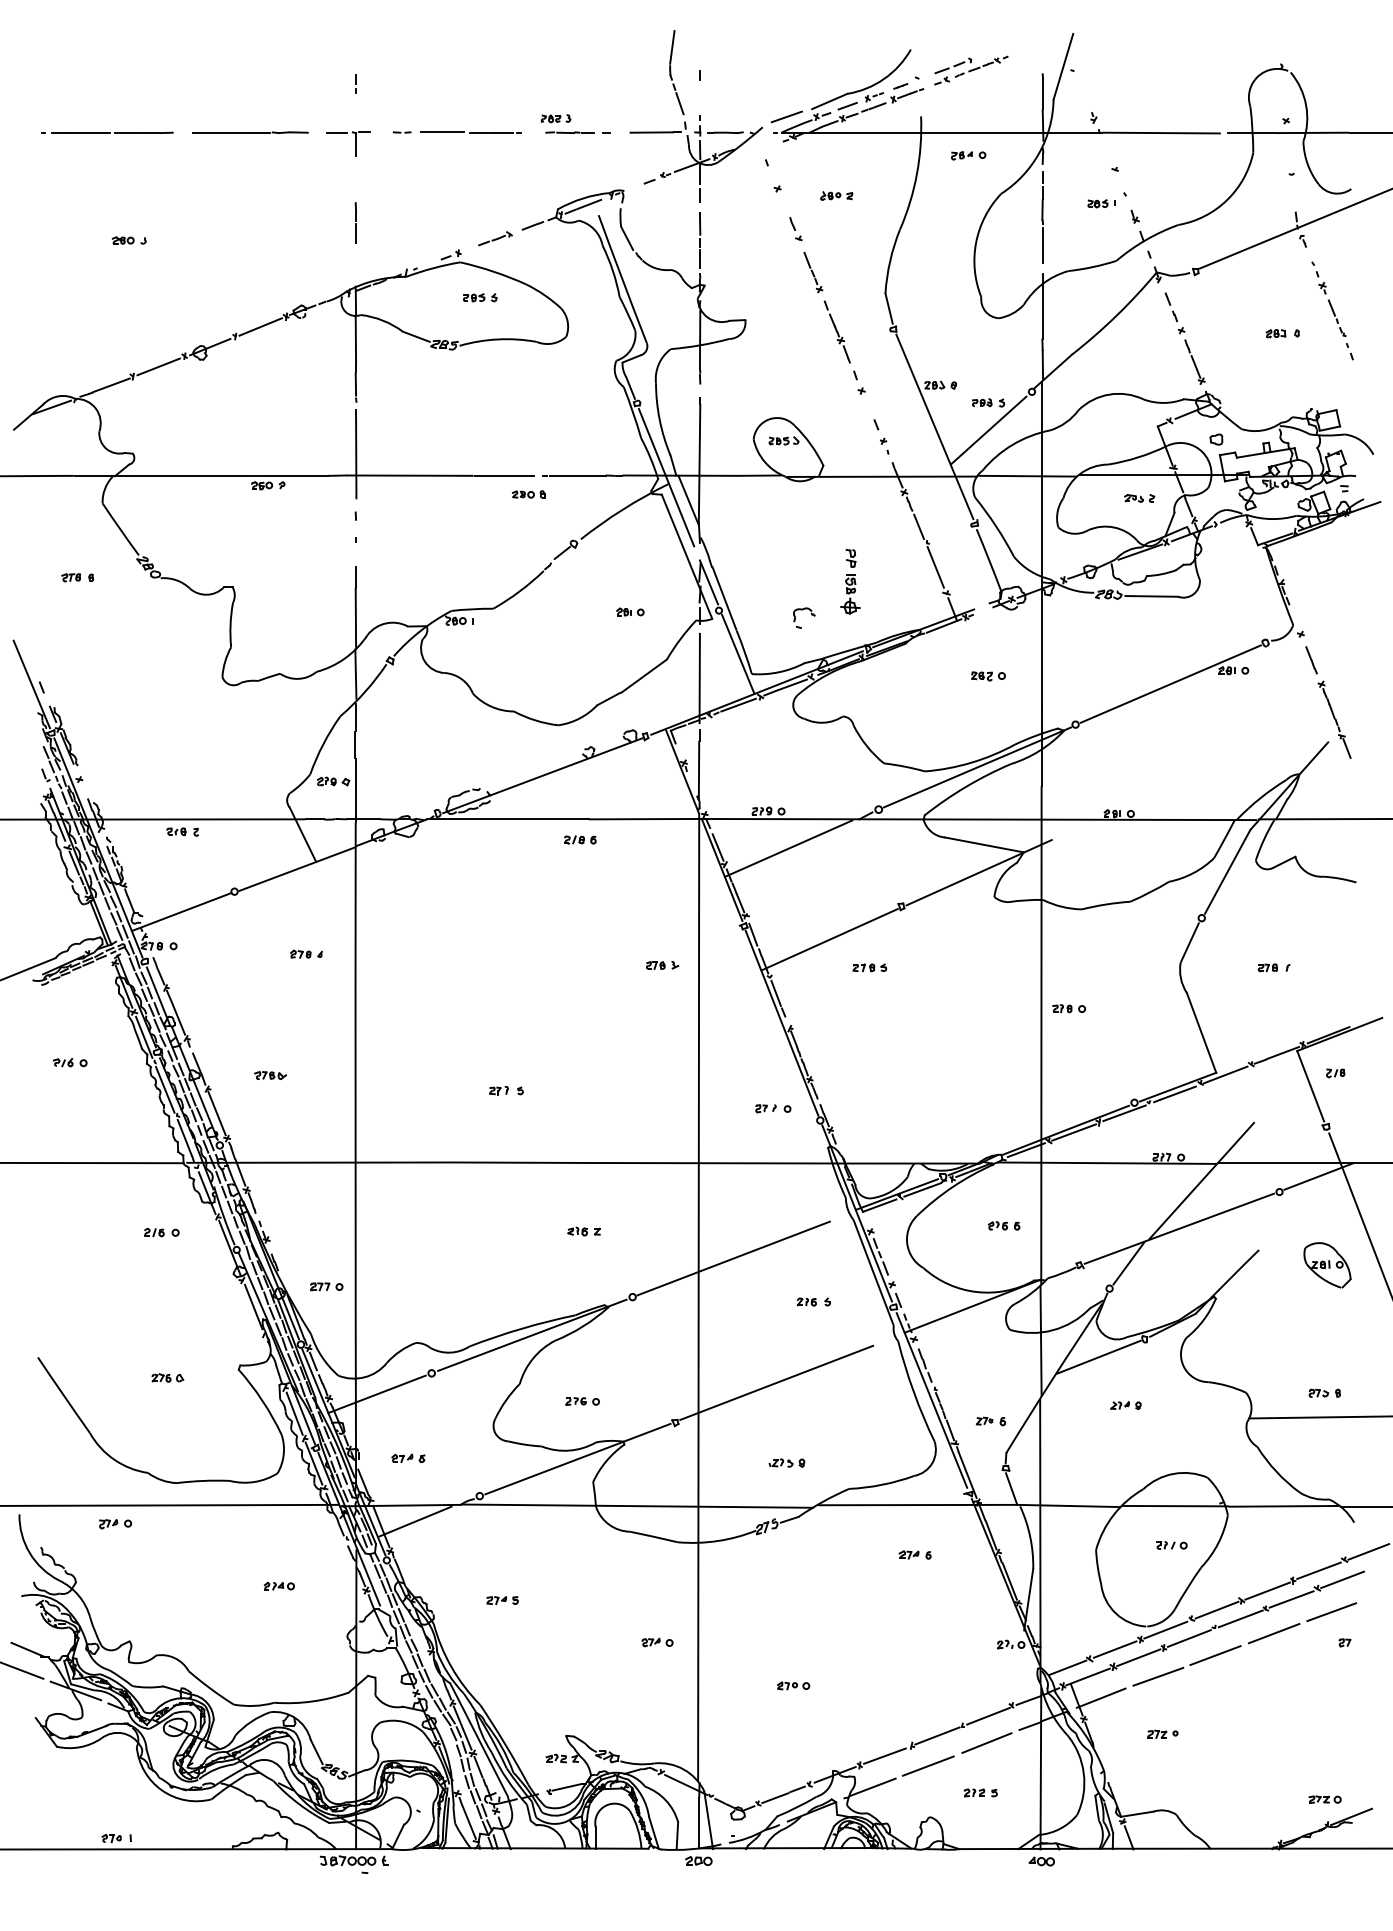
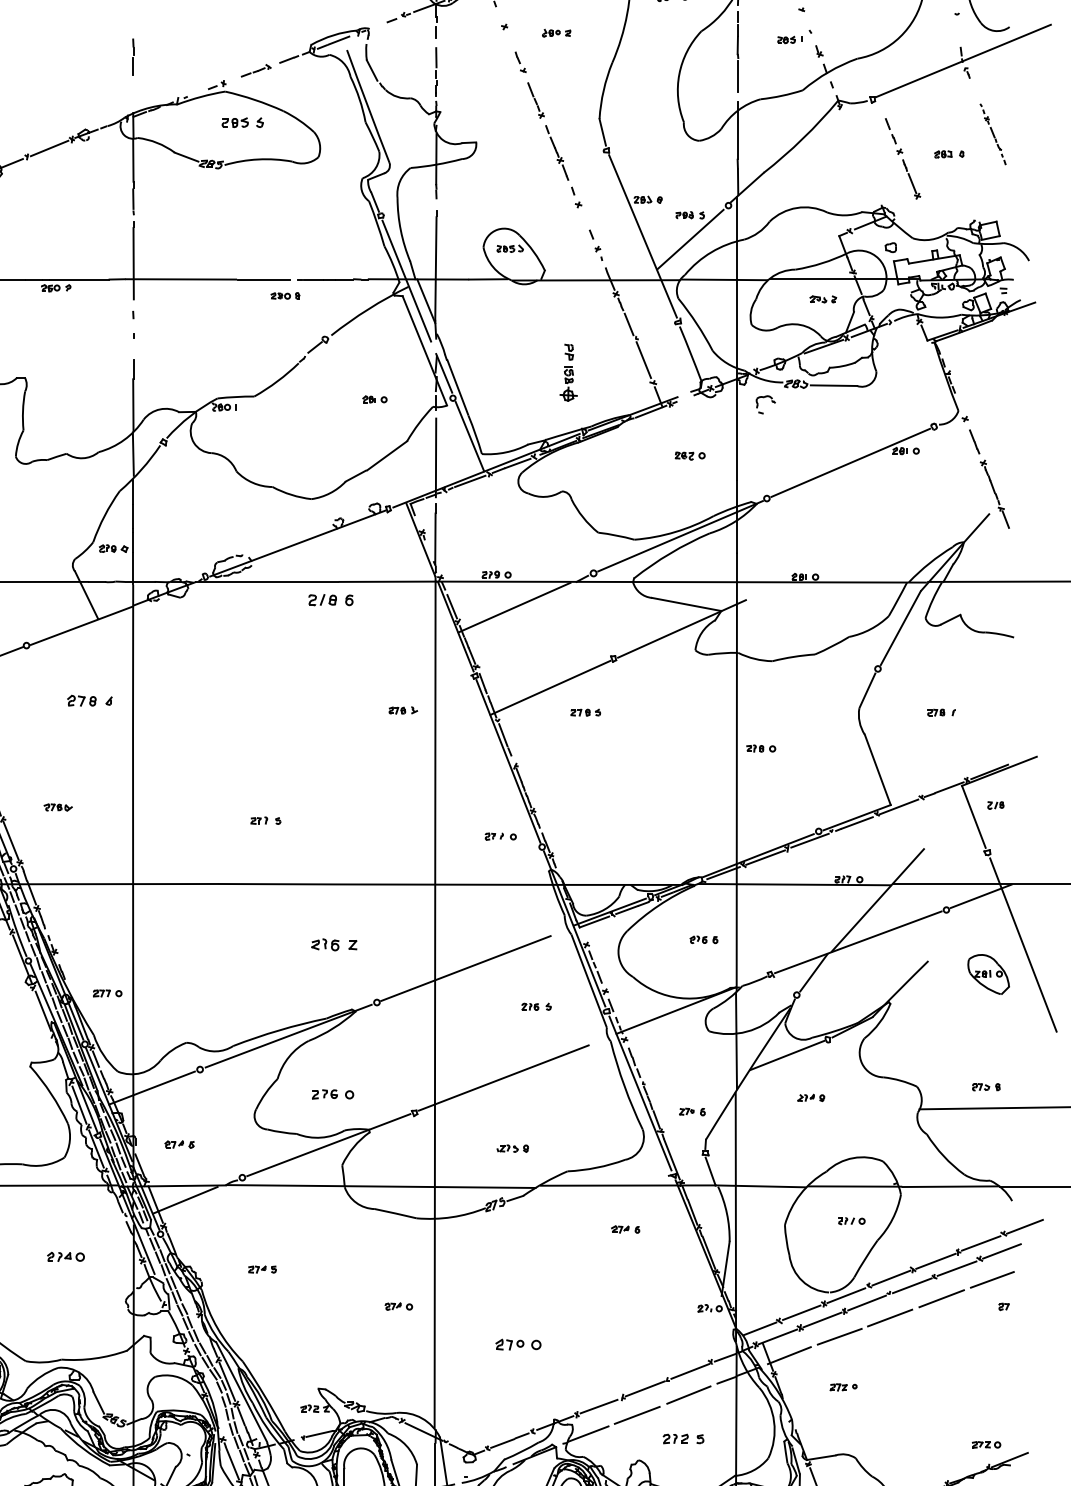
part: (480, 297) -> (243, 122), size x1.4
part: (1332, 310) -> (993, 133), size x0.7
part: (1184, 338) -> (902, 158), moved
part: (803, 610) -> (765, 398), moved
part: (580, 839) -> (331, 599), size x1.6
part: (306, 953) -> (89, 700), size x1.6
part: (583, 1231) -> (333, 944), size x1.6
part: (582, 1401) -> (332, 1094), size x1.4
part: (279, 1586) -> (66, 1257), size x1.4
part: (793, 1685) -> (518, 1344), size x1.6
part: (980, 1792) -> (683, 1438), size x1.4

